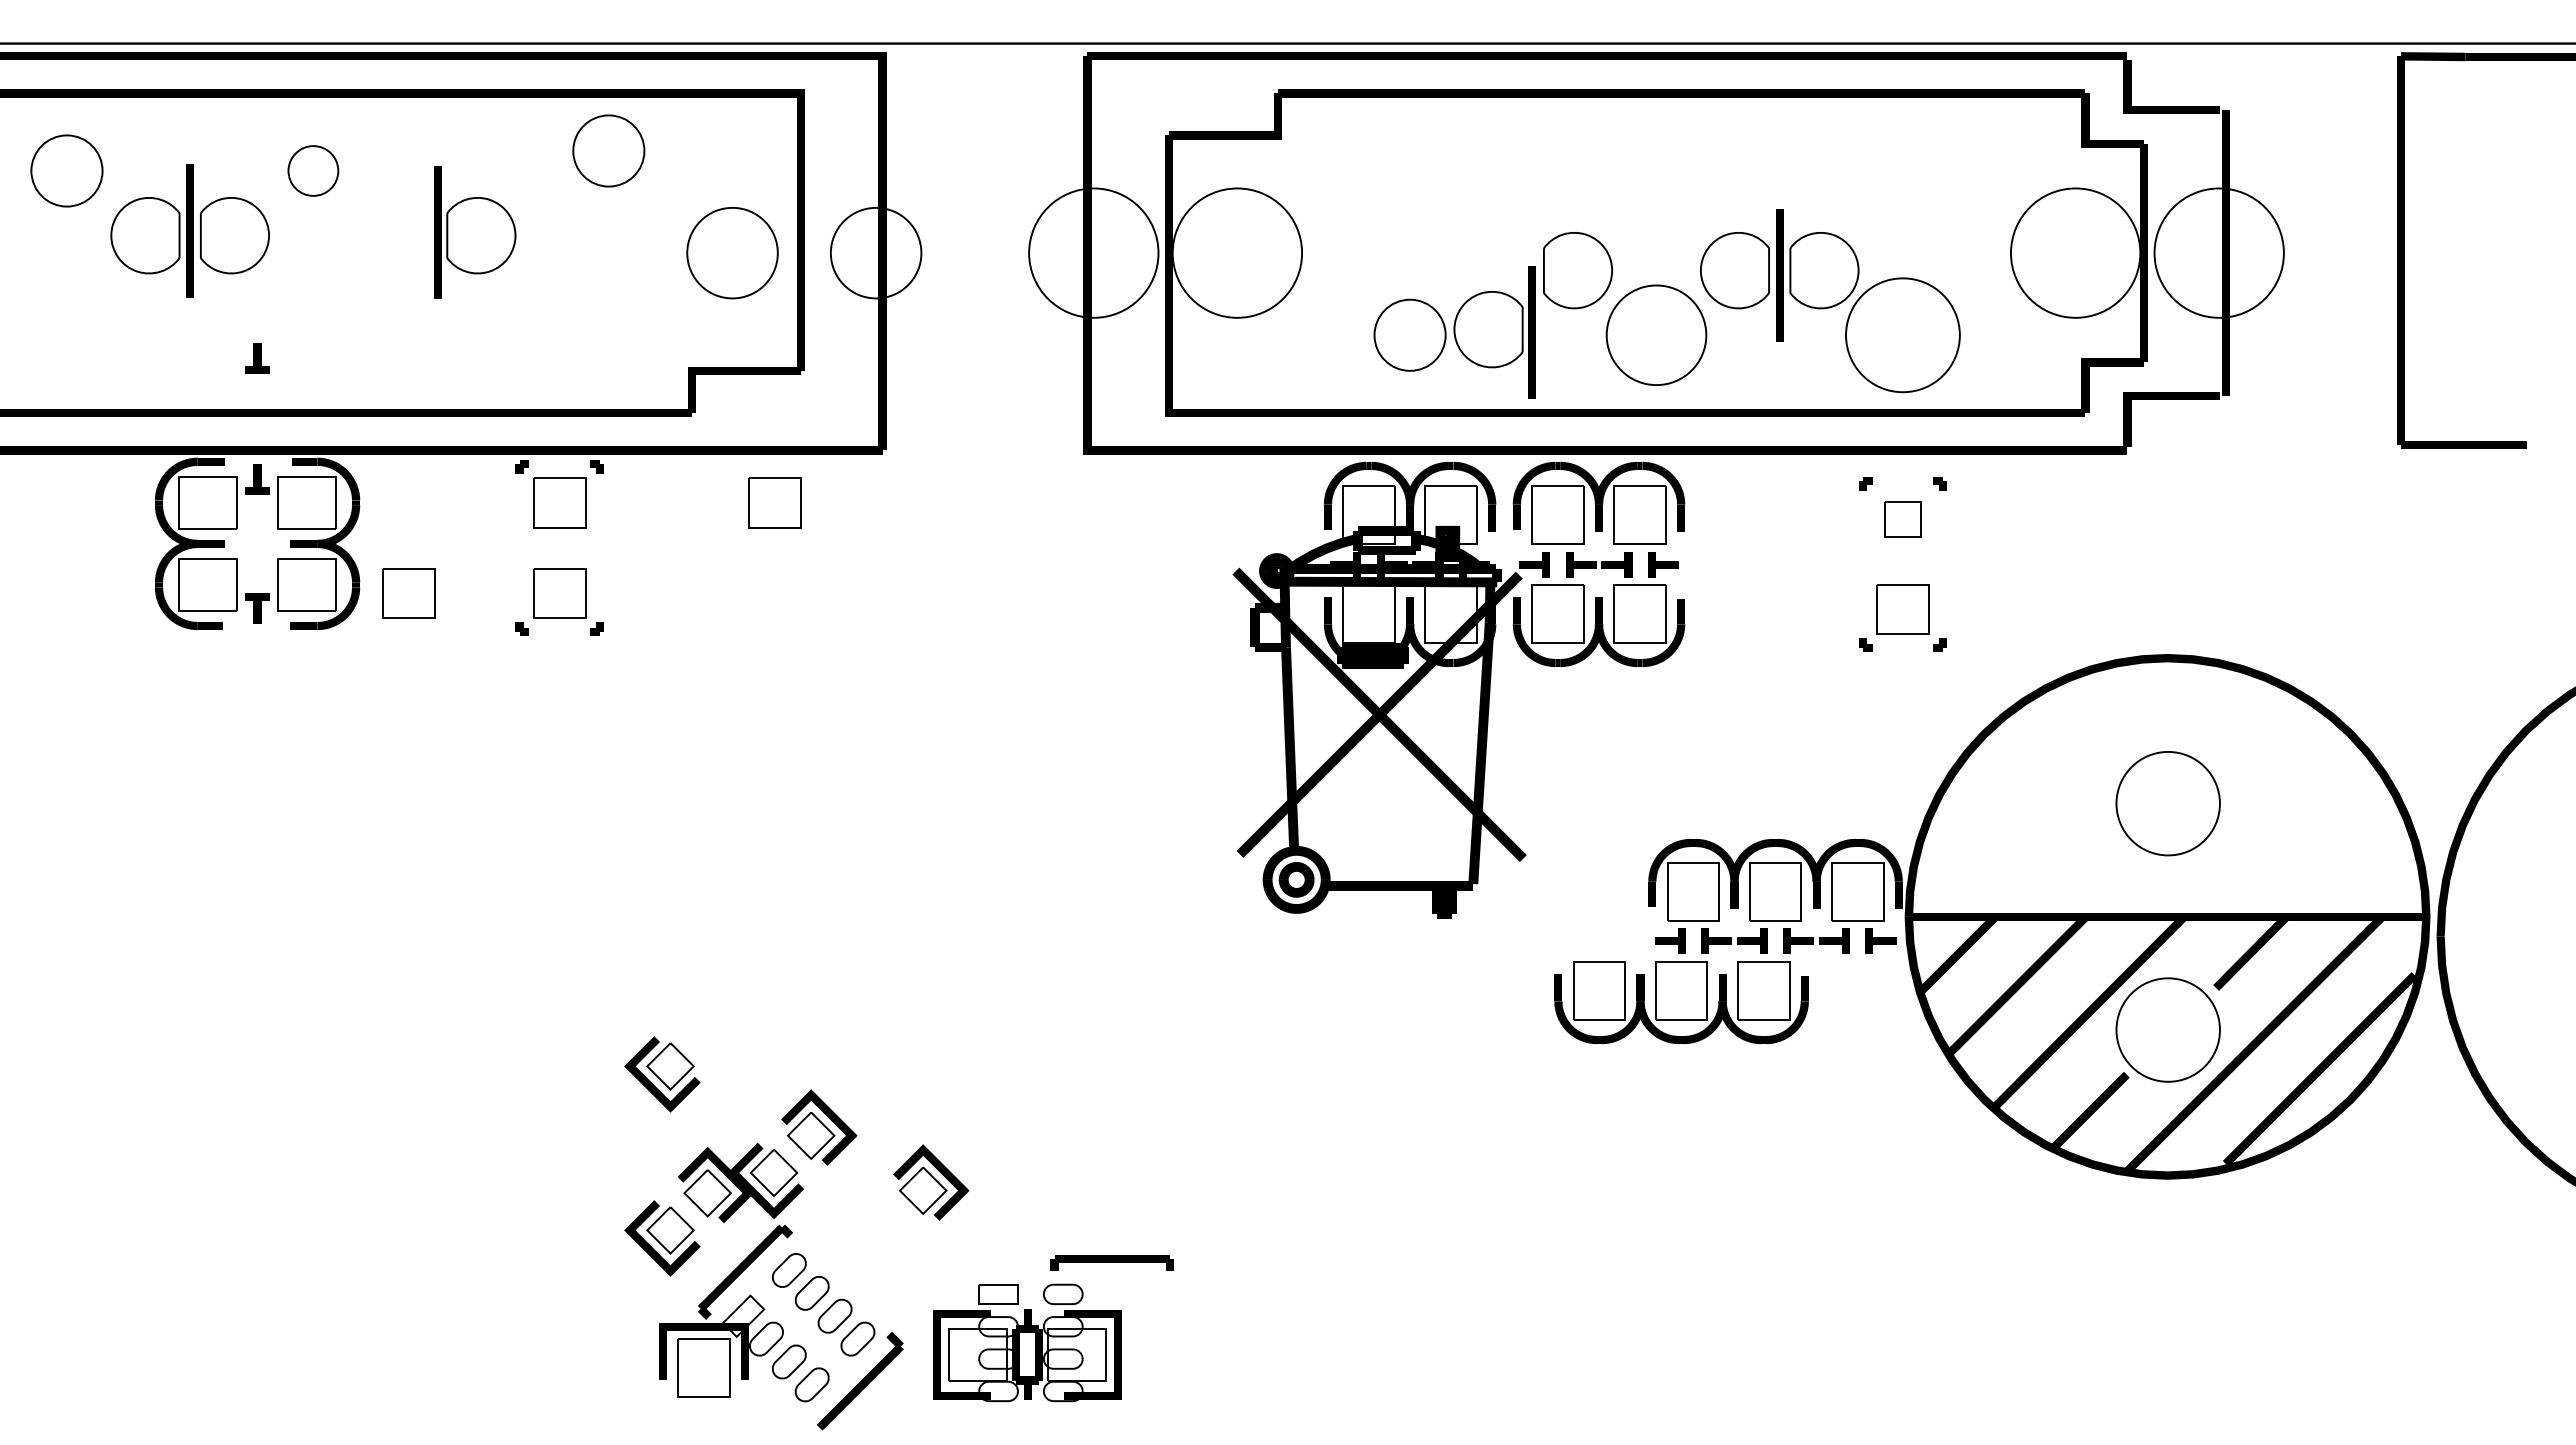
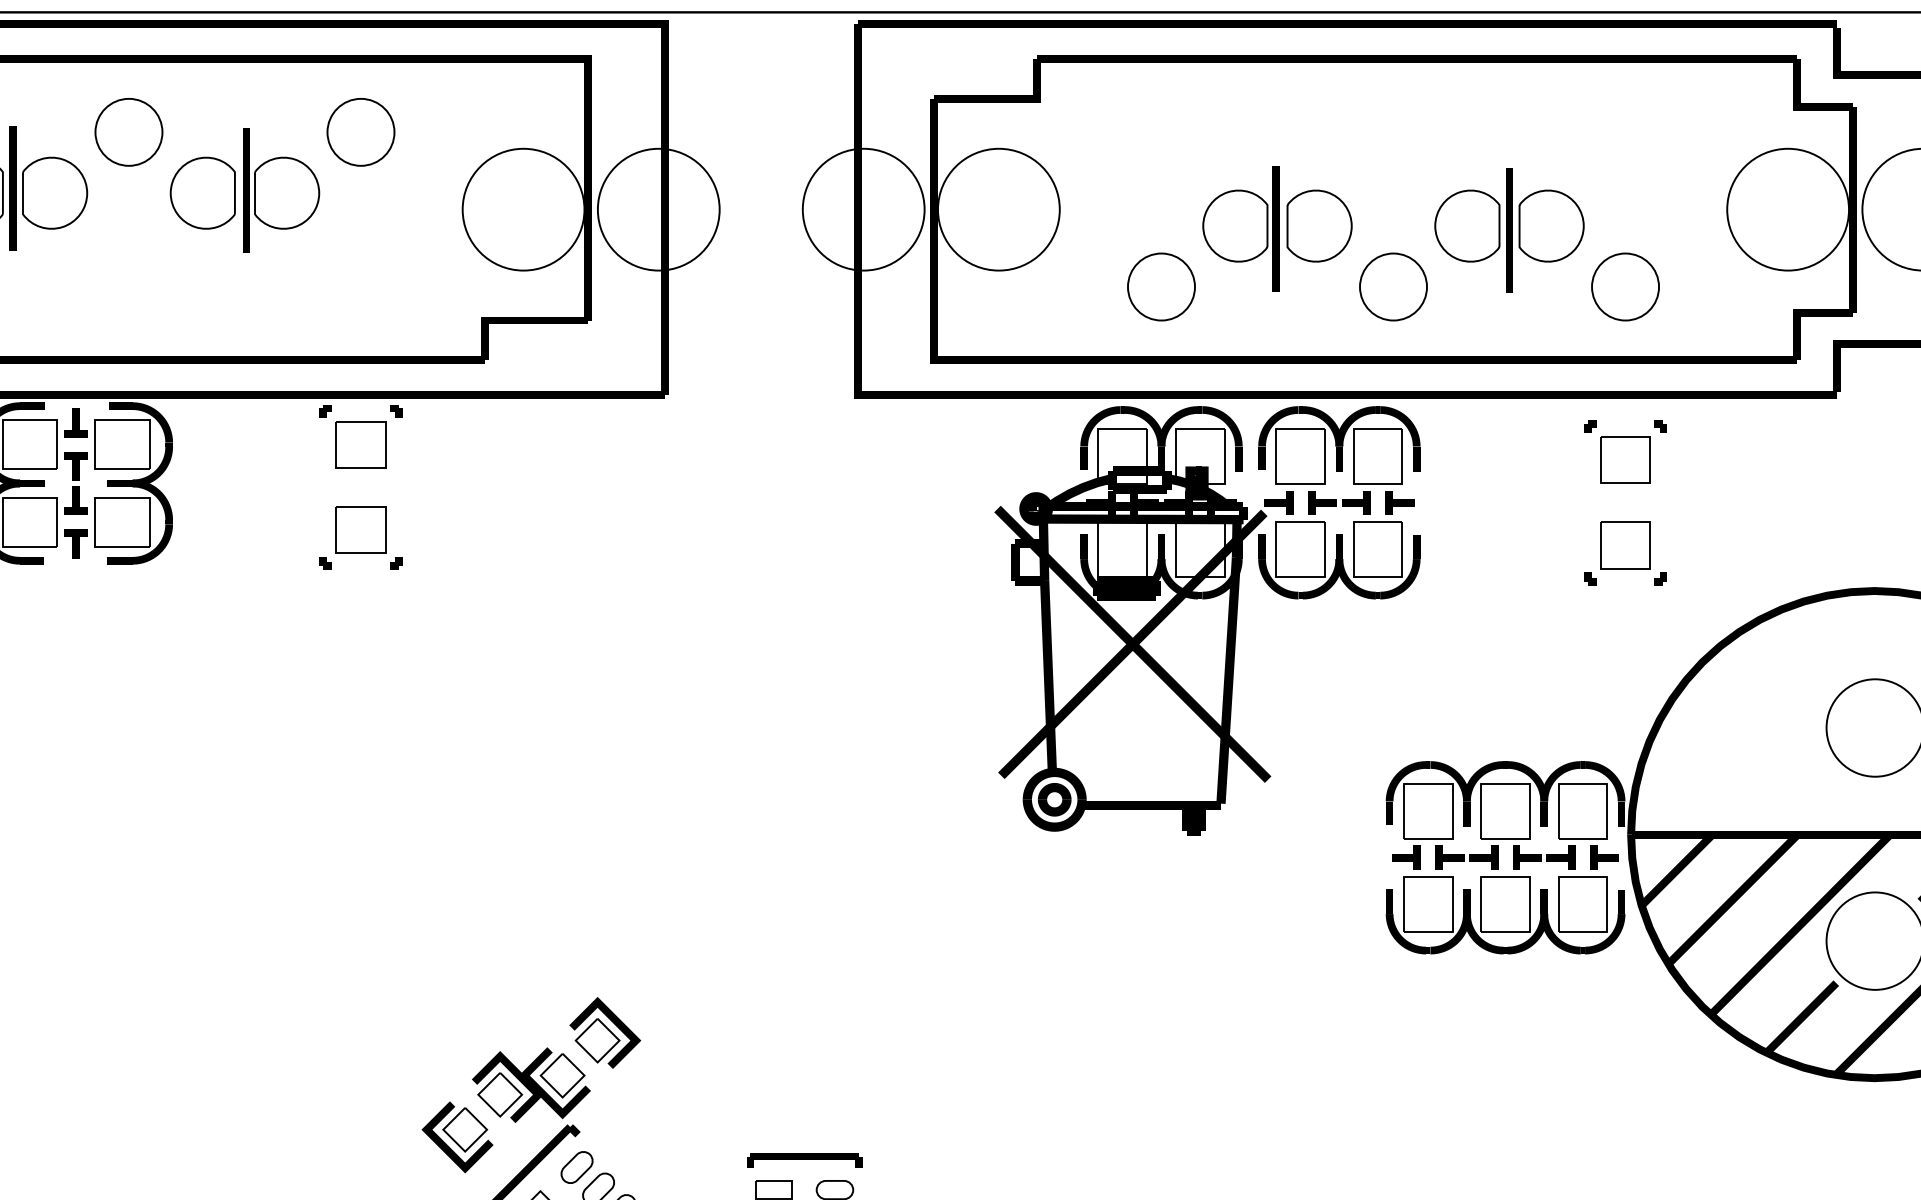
circle: (608, 150) -> (360, 131), moved
circle: (312, 170) -> (128, 131), size x1.43
part: (391, 235) -> (202, 193), added
circle: (732, 252) -> (523, 209), size x1.43
circle: (875, 252) -> (658, 209), size x1.43
part: (1494, 332) -> (1240, 228), moved
circle: (1656, 334) -> (1393, 286), size x0.71
circle: (1902, 334) -> (1625, 286), size x0.62
part: (257, 358) -> (76, 308), removed
part: (774, 502) -> (563, 444), removed
part: (1902, 519) -> (1625, 460), size x1.43
part: (257, 543) -> (76, 483), added
part: (408, 593) -> (218, 530), removed
part: (1681, 1002) -> (1505, 915), moved
part: (662, 1074) -> (457, 982), removed
part: (931, 1182) -> (710, 1084), removed
part: (1111, 1262) -> (804, 1159), moved

